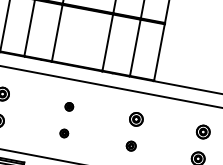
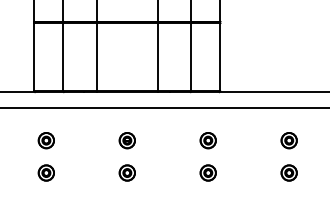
part: (68, 106) -> (126, 140), size x1.67
part: (63, 132) -> (126, 172), size x1.67
part: (130, 145) -> (207, 172), size x1.43

